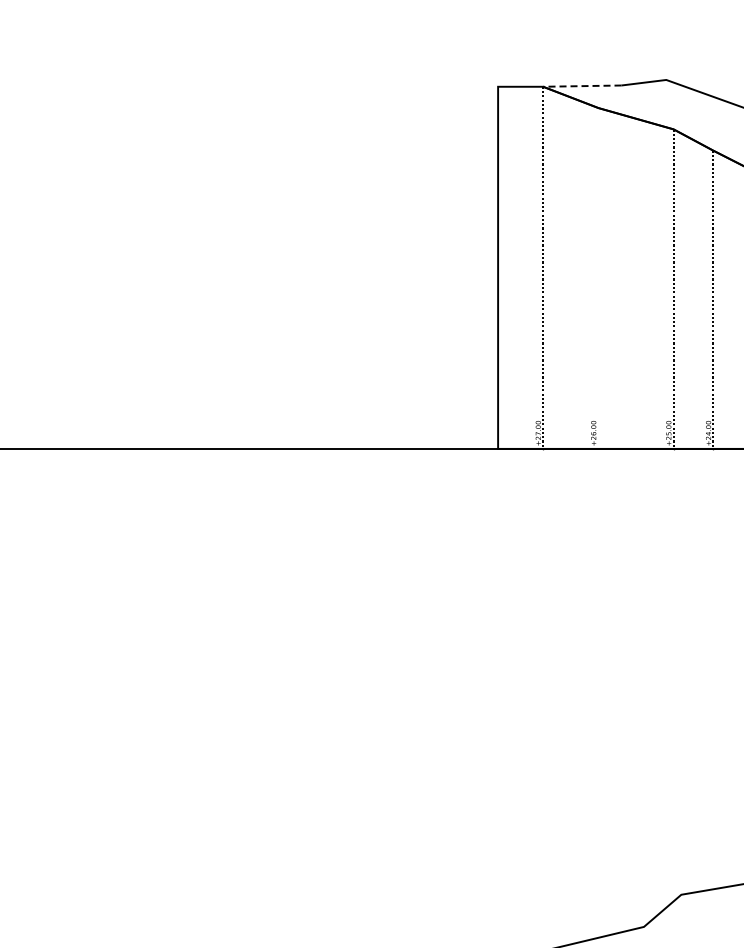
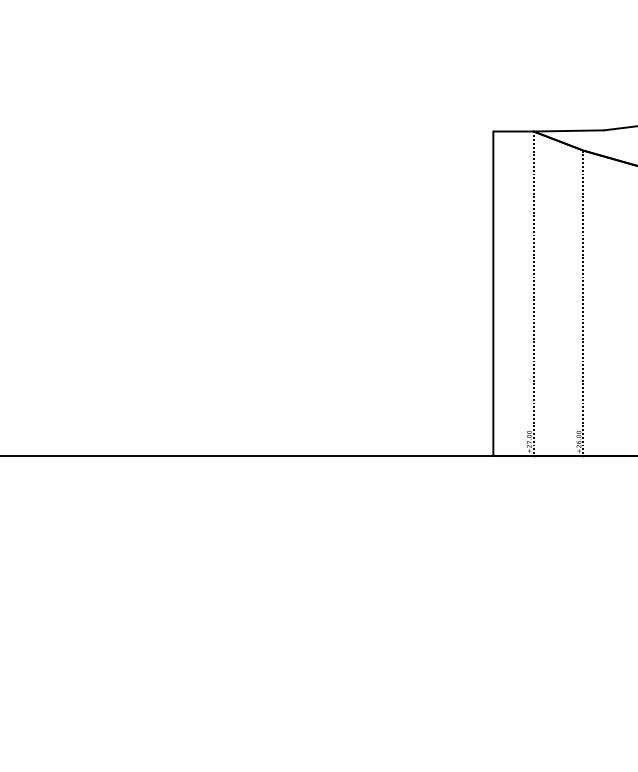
line: (581, 86) -> (568, 131), dashed -> solid
line: (598, 278) -> (583, 303), added

